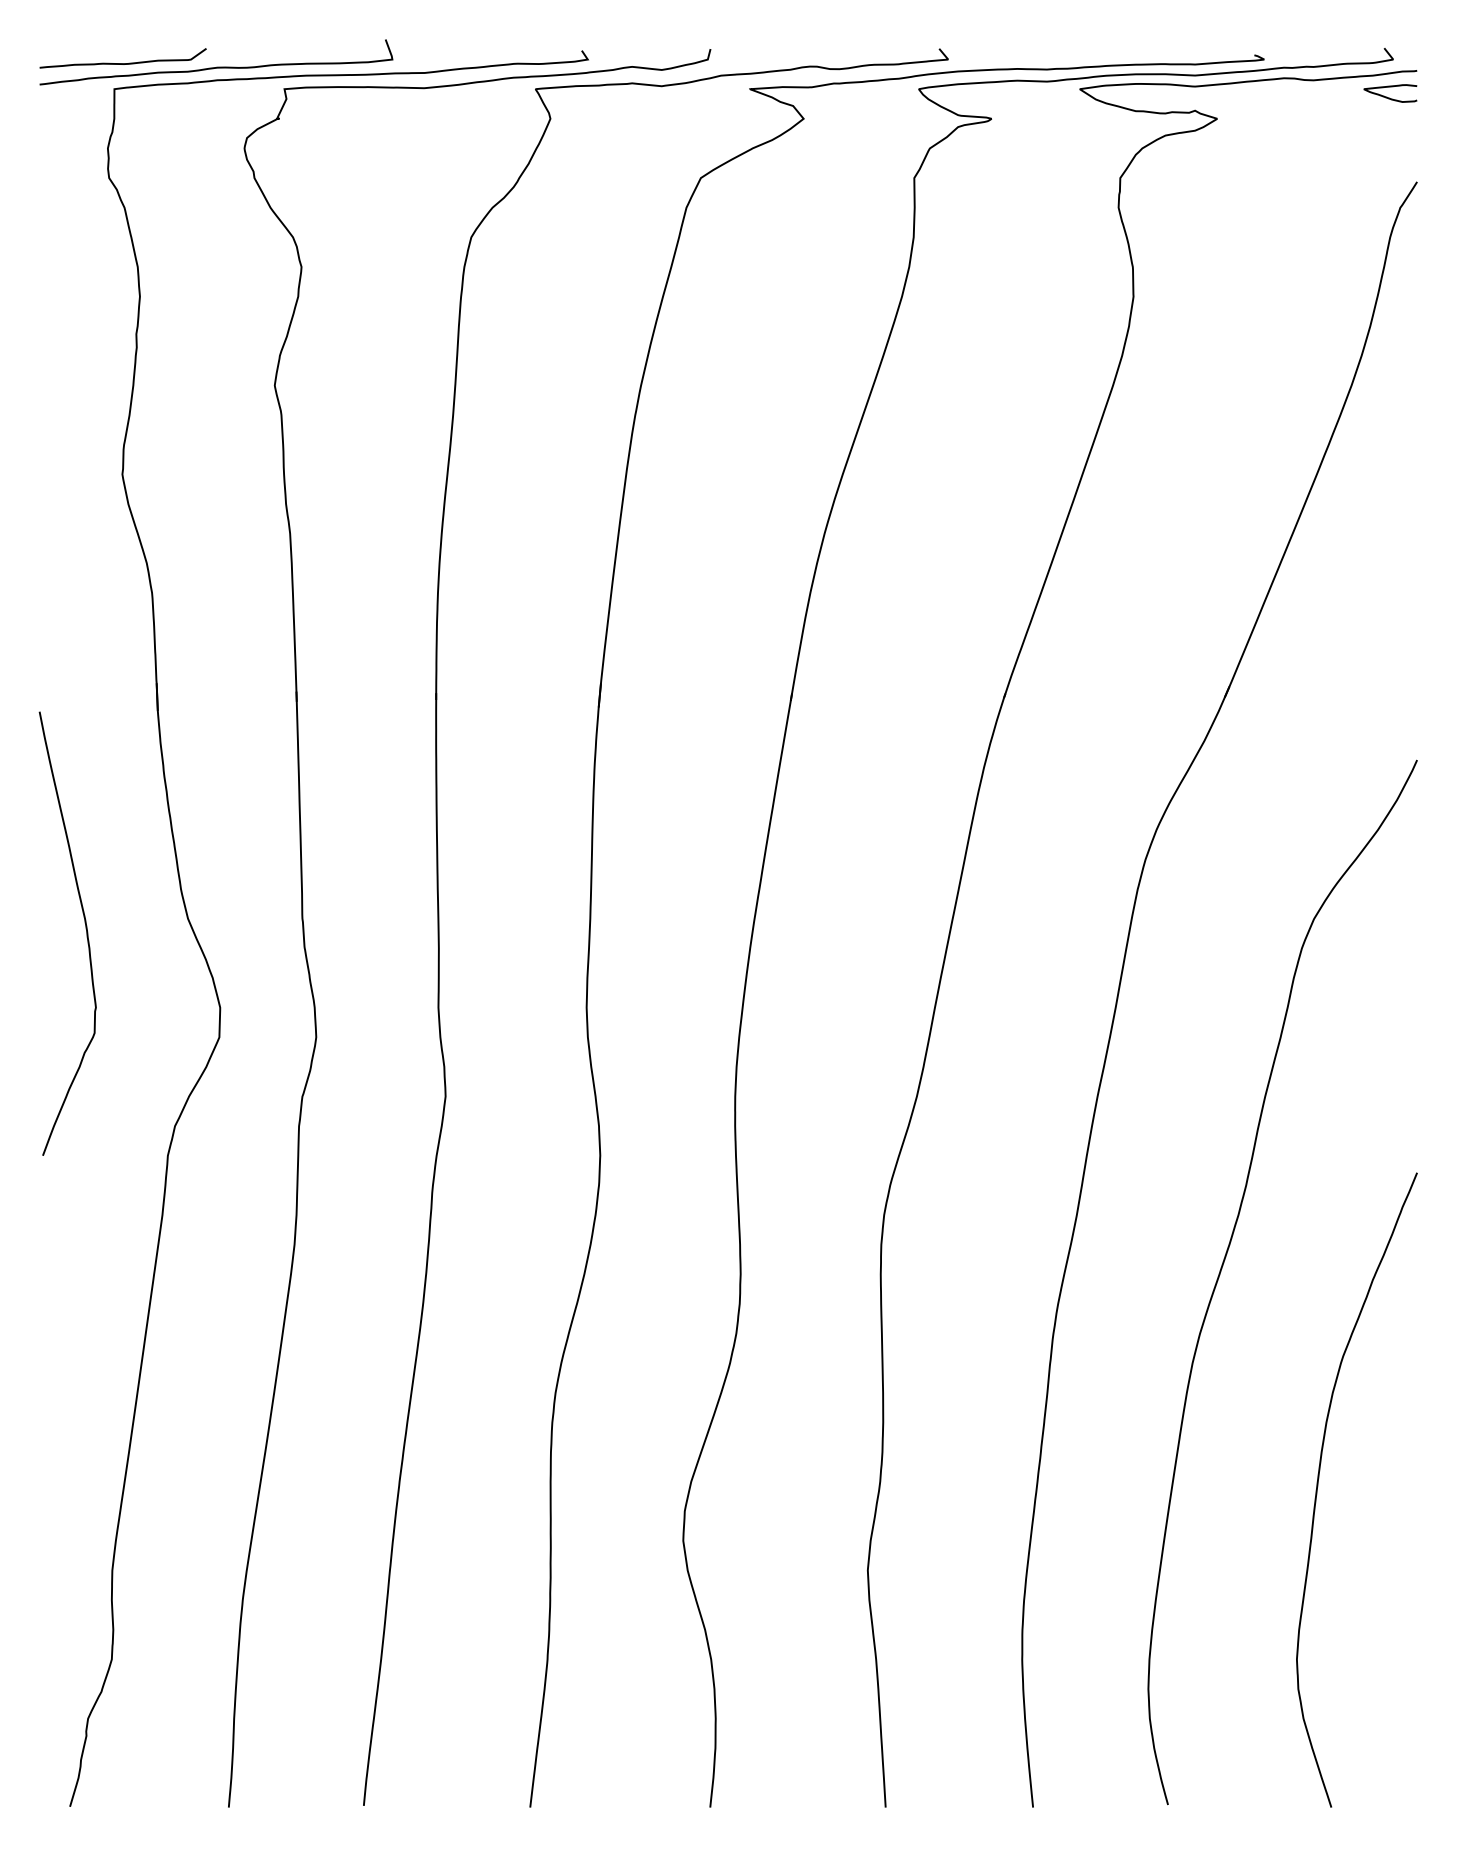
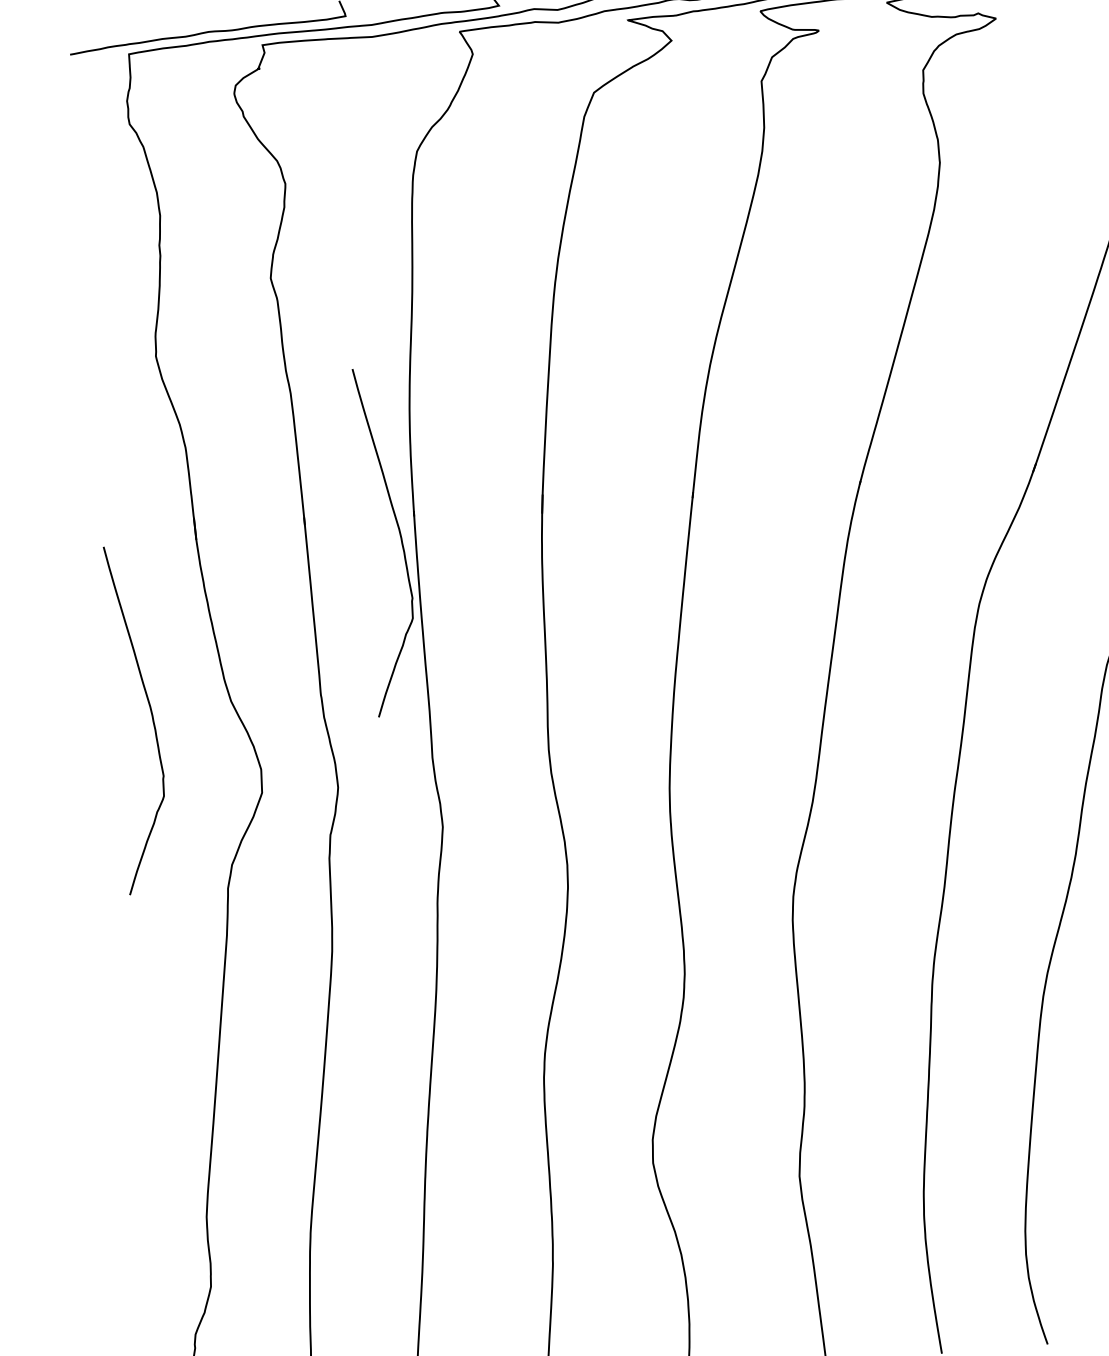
curve: (122, 63) -> (134, 33), removed
curve: (416, 724) -> (400, 536), added

